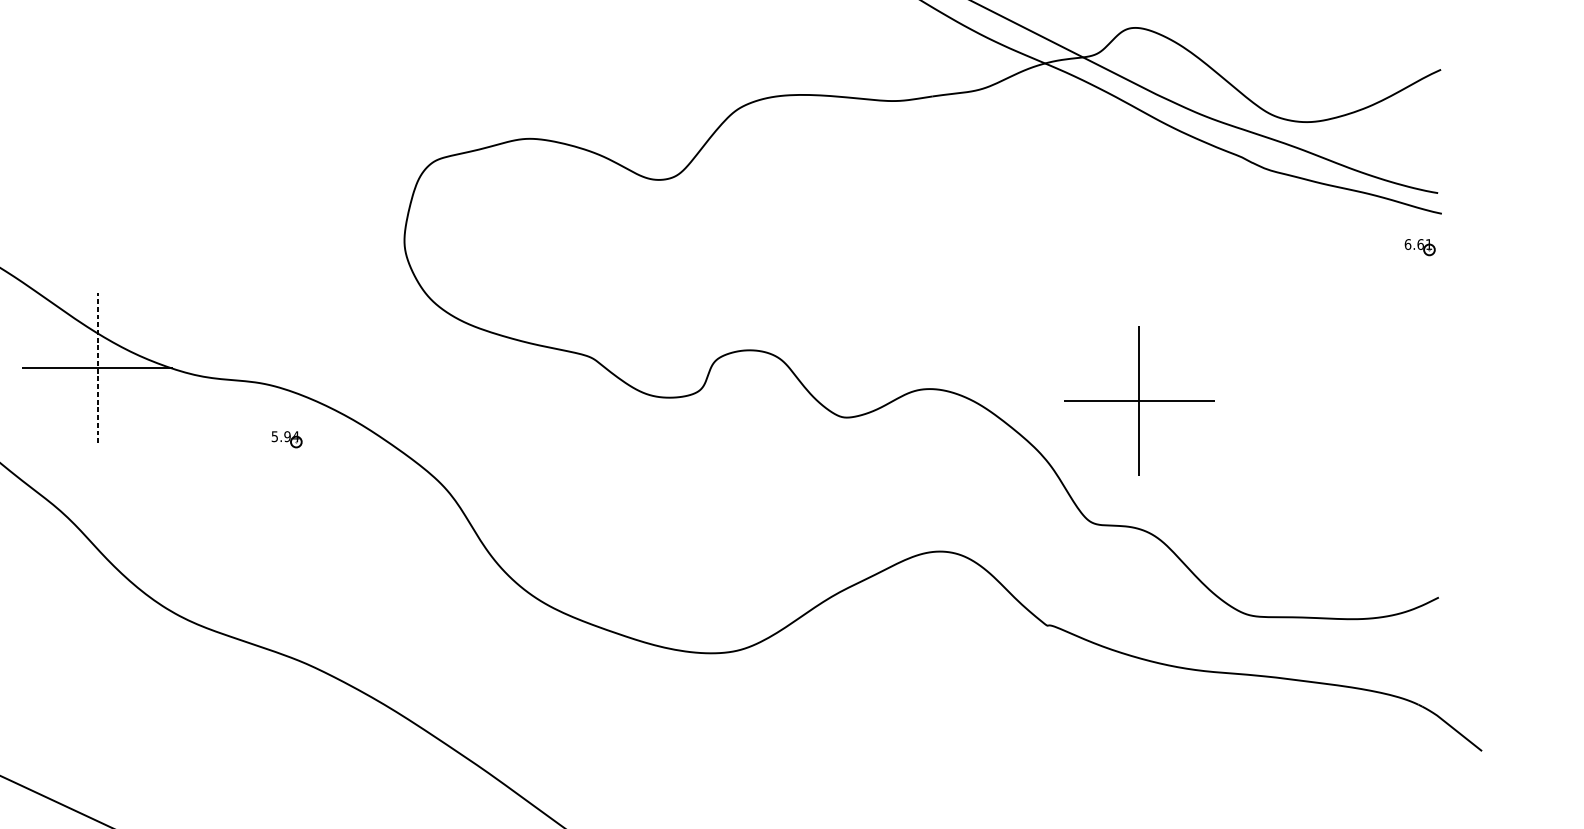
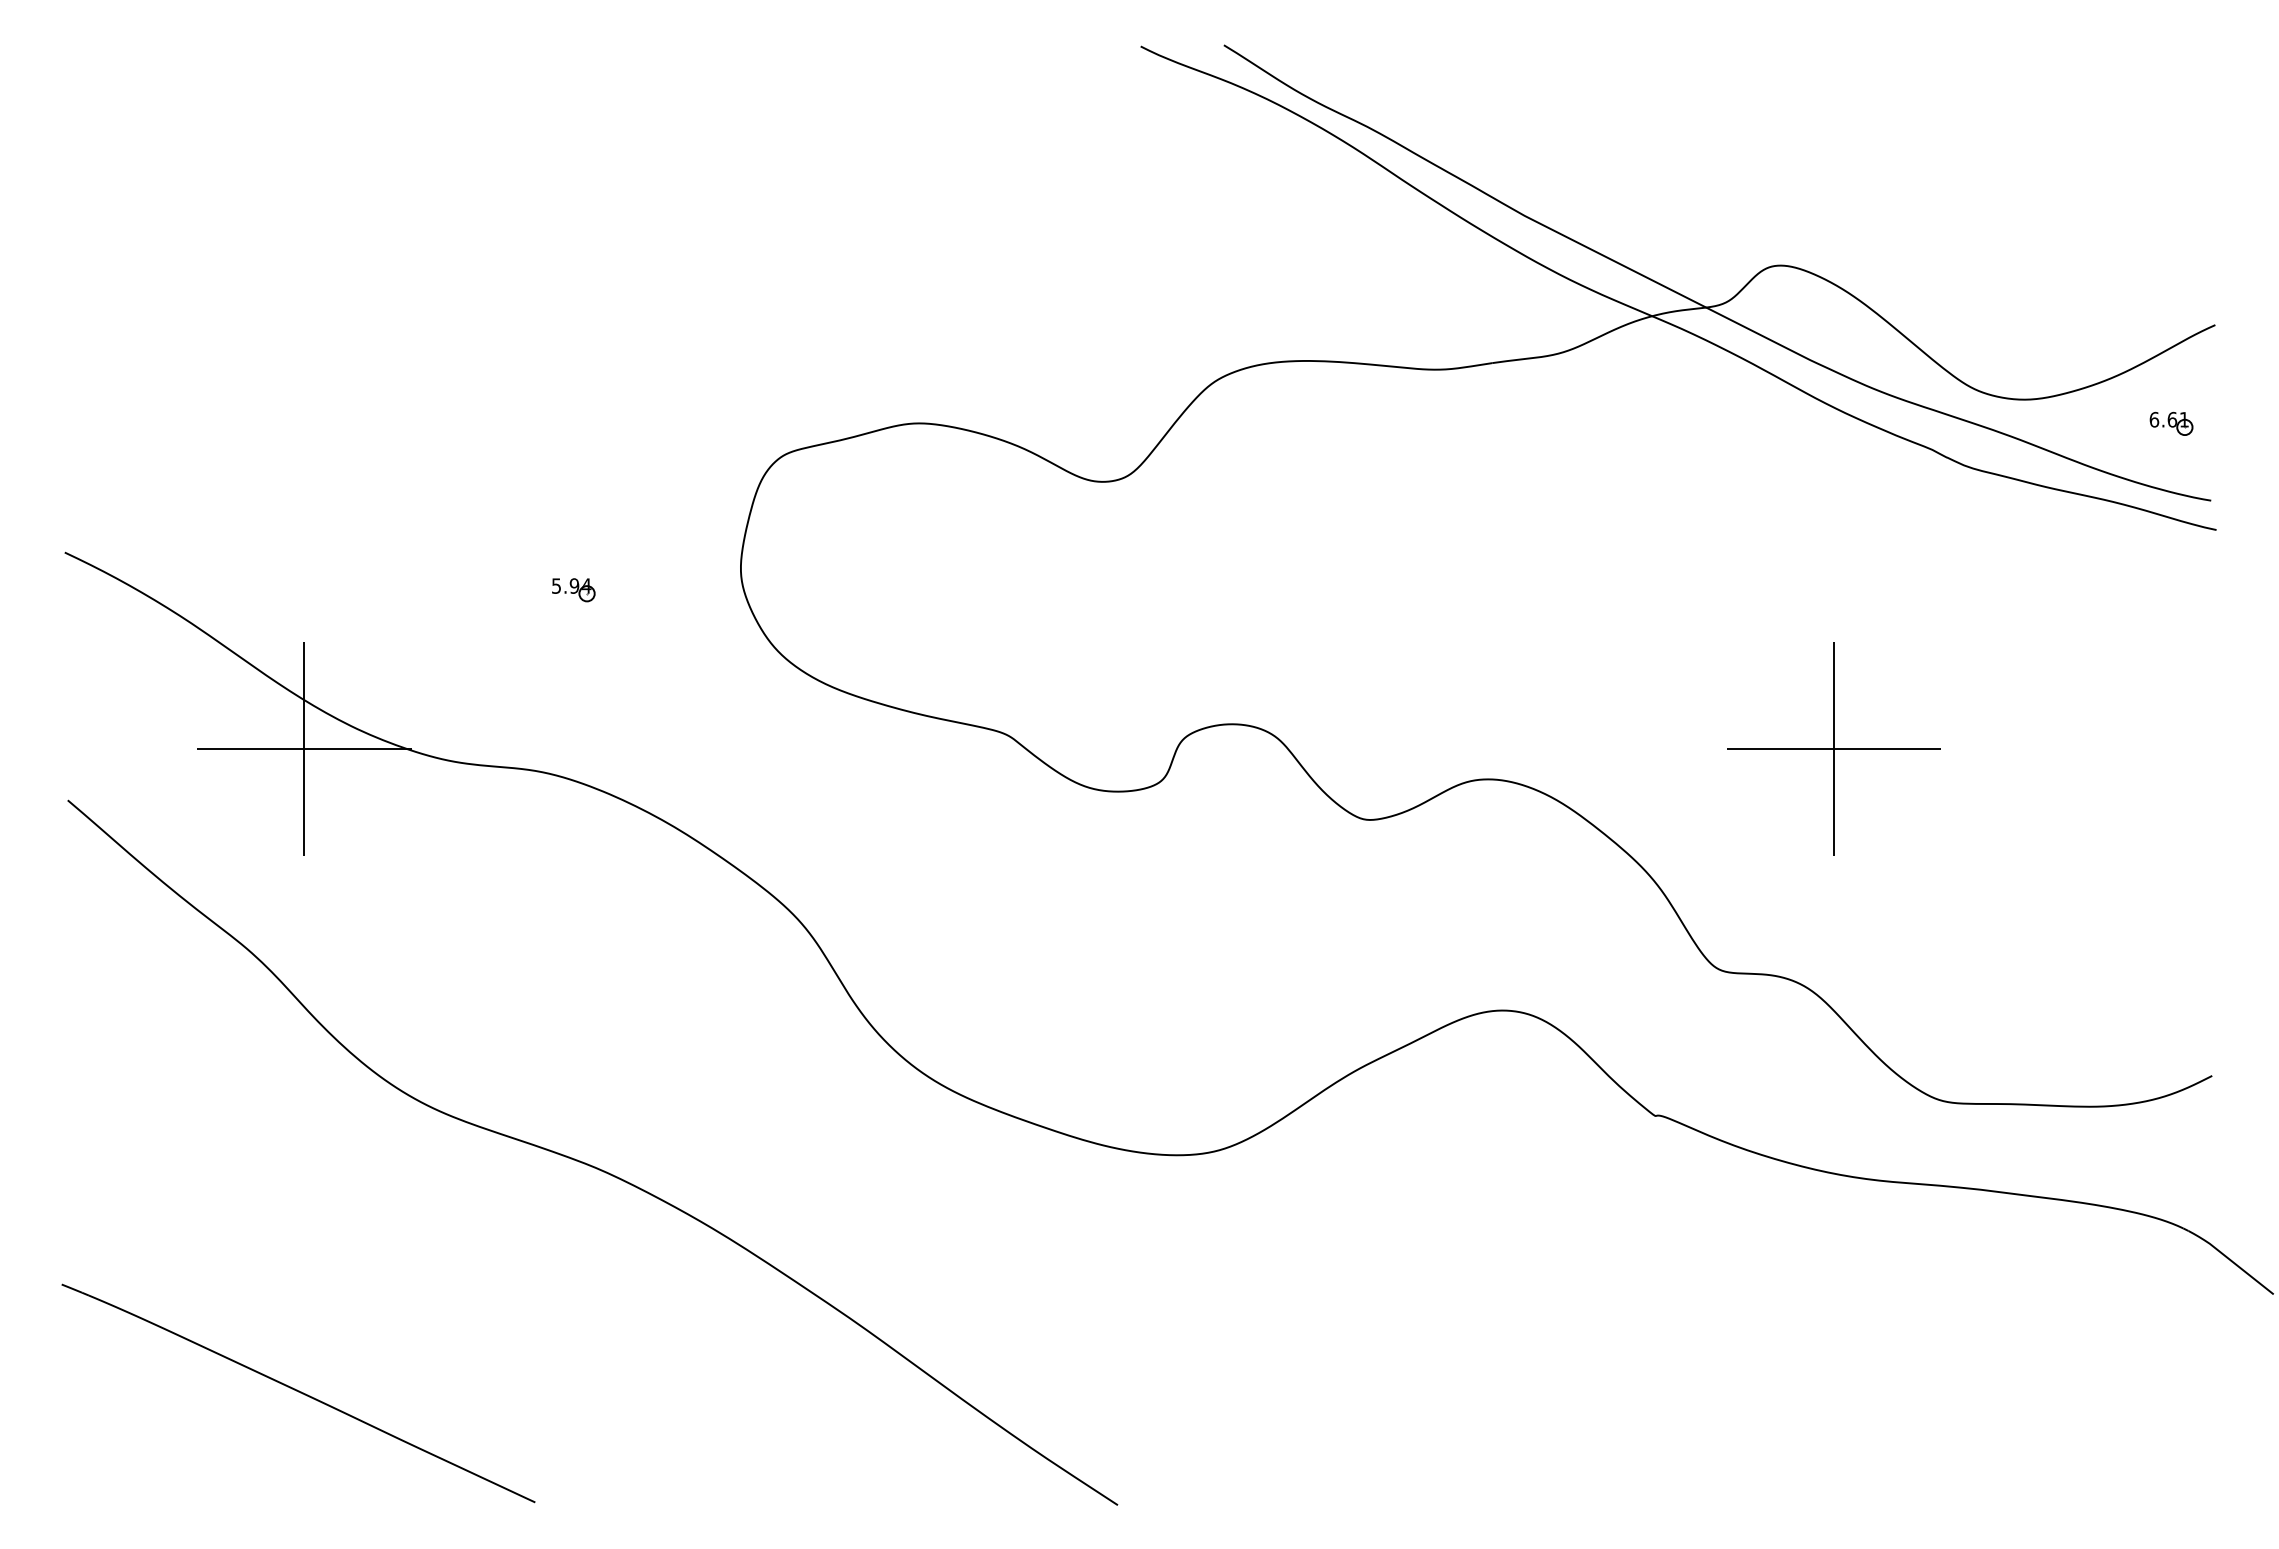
part: (1420, 247) -> (2171, 423), moved
line: (97, 368) -> (304, 749), dashed -> solid
part: (1138, 400) -> (1833, 748), moved
part: (286, 439) -> (573, 590), moved

